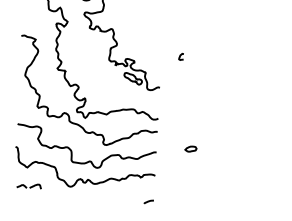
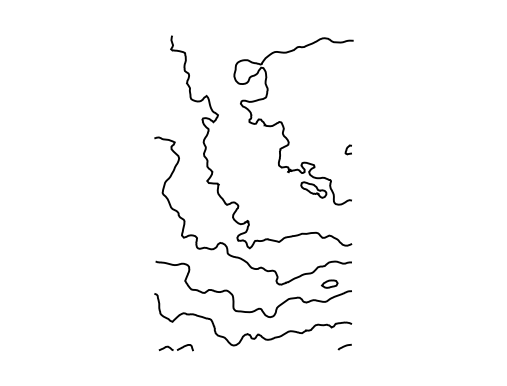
curve: (180, 56) -> (347, 149), moved
part: (190, 148) -> (329, 283), moved
curve: (148, 201) -> (344, 346), moved

